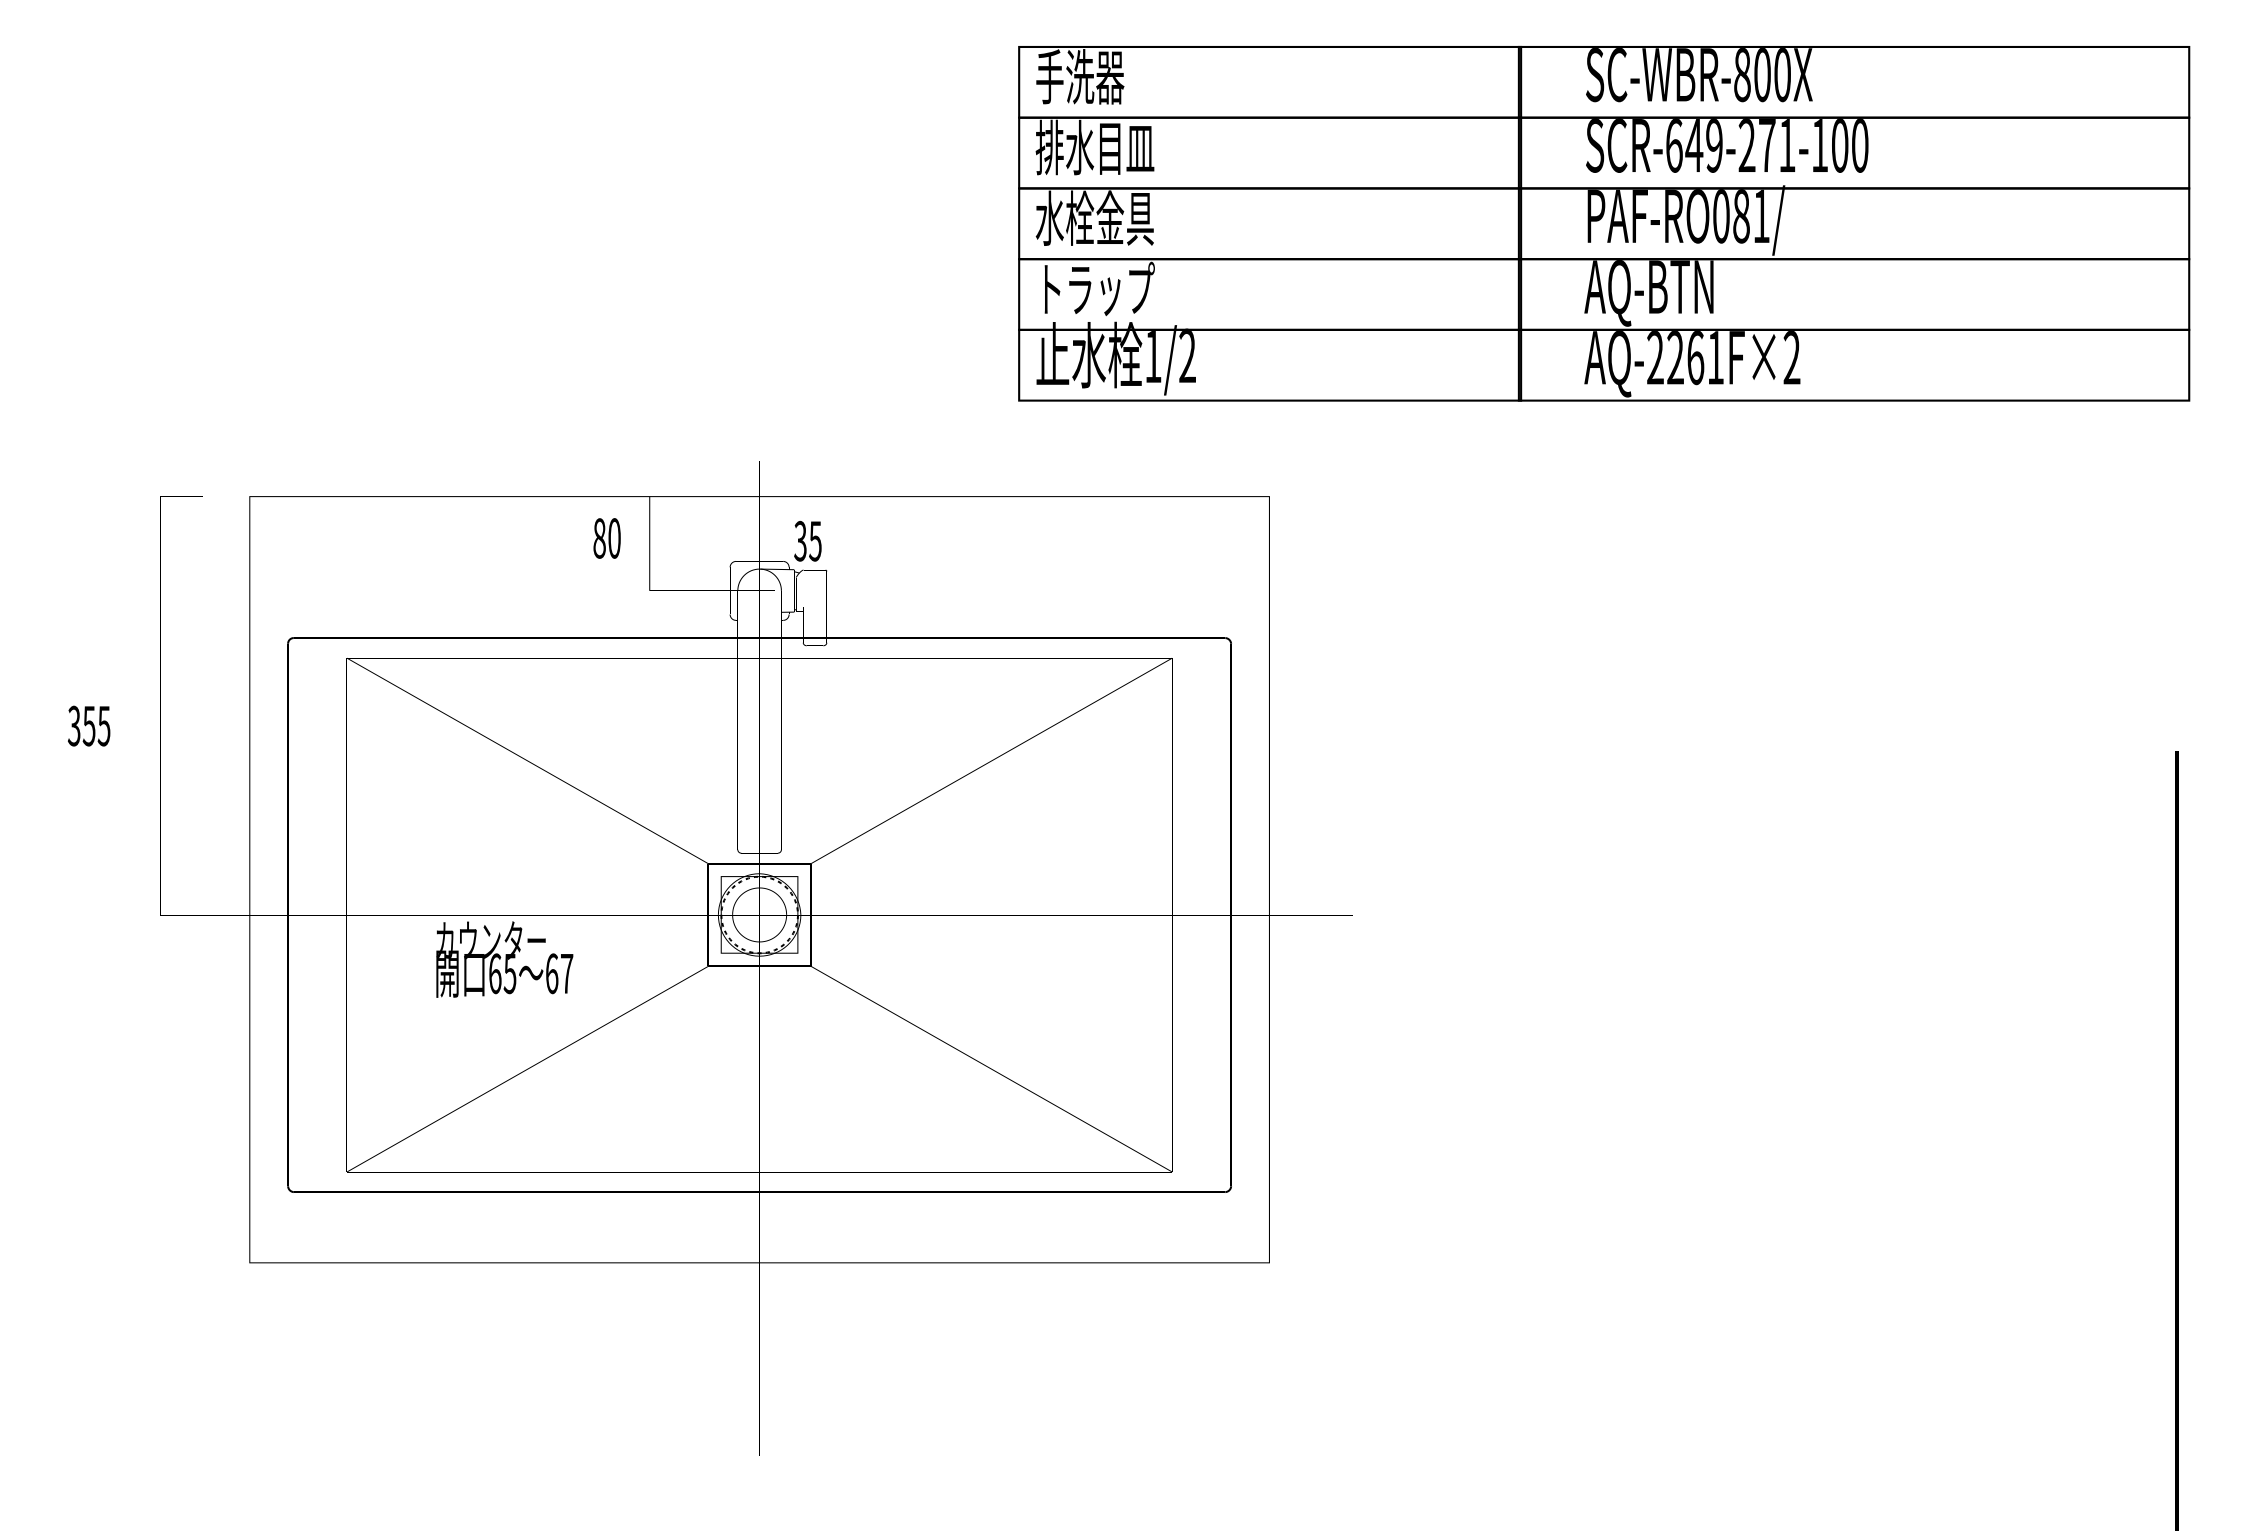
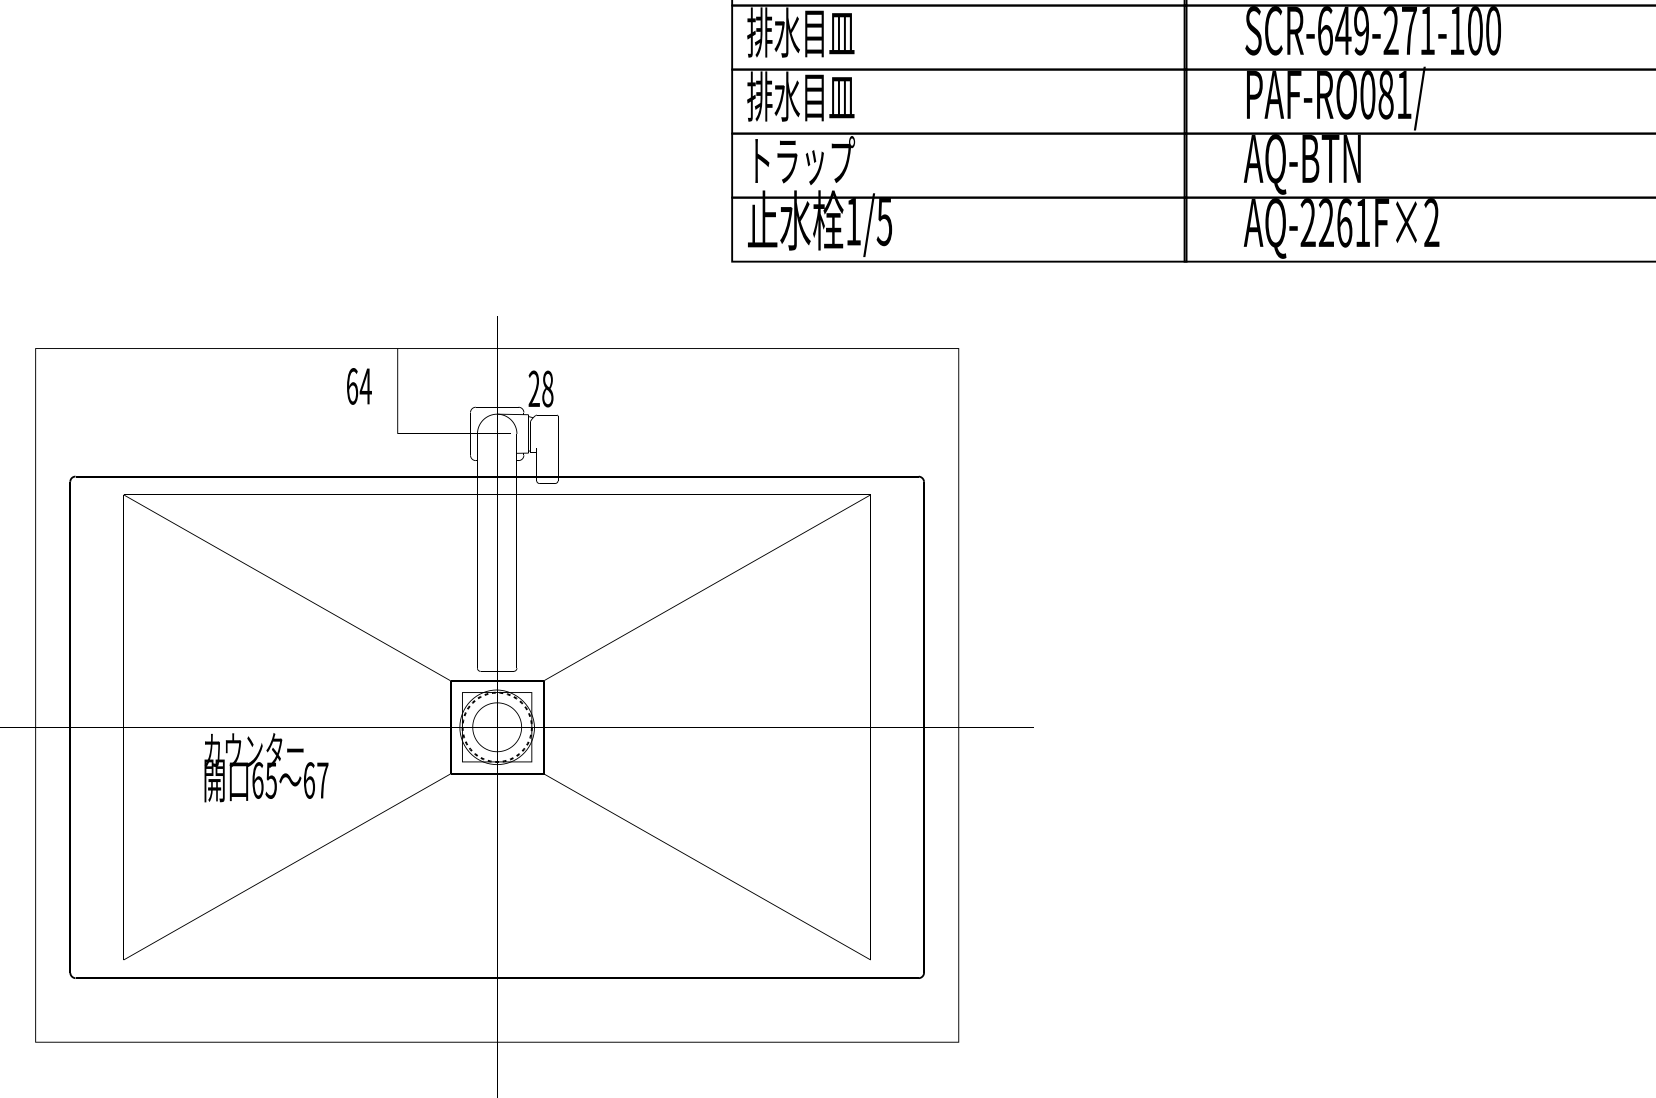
text: (1094, 217) -> (800, 95), 水栓金具 -> 排水目皿
text: (1186, 355) -> (883, 220), 1/2 -> 1/5
text: (607, 538) -> (359, 386), 80 -> 64
text: (807, 541) -> (540, 389), 35 -> 28

